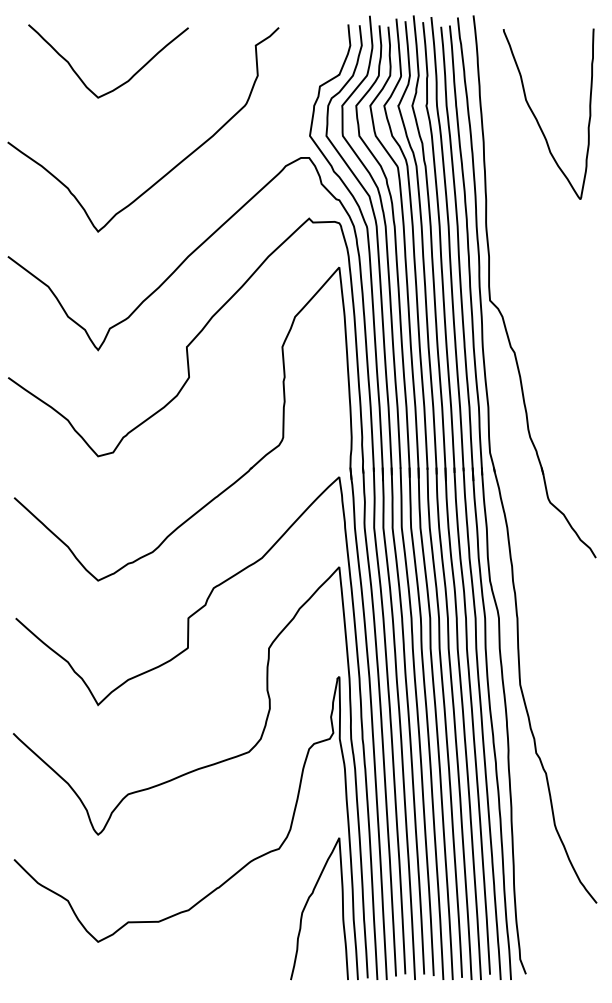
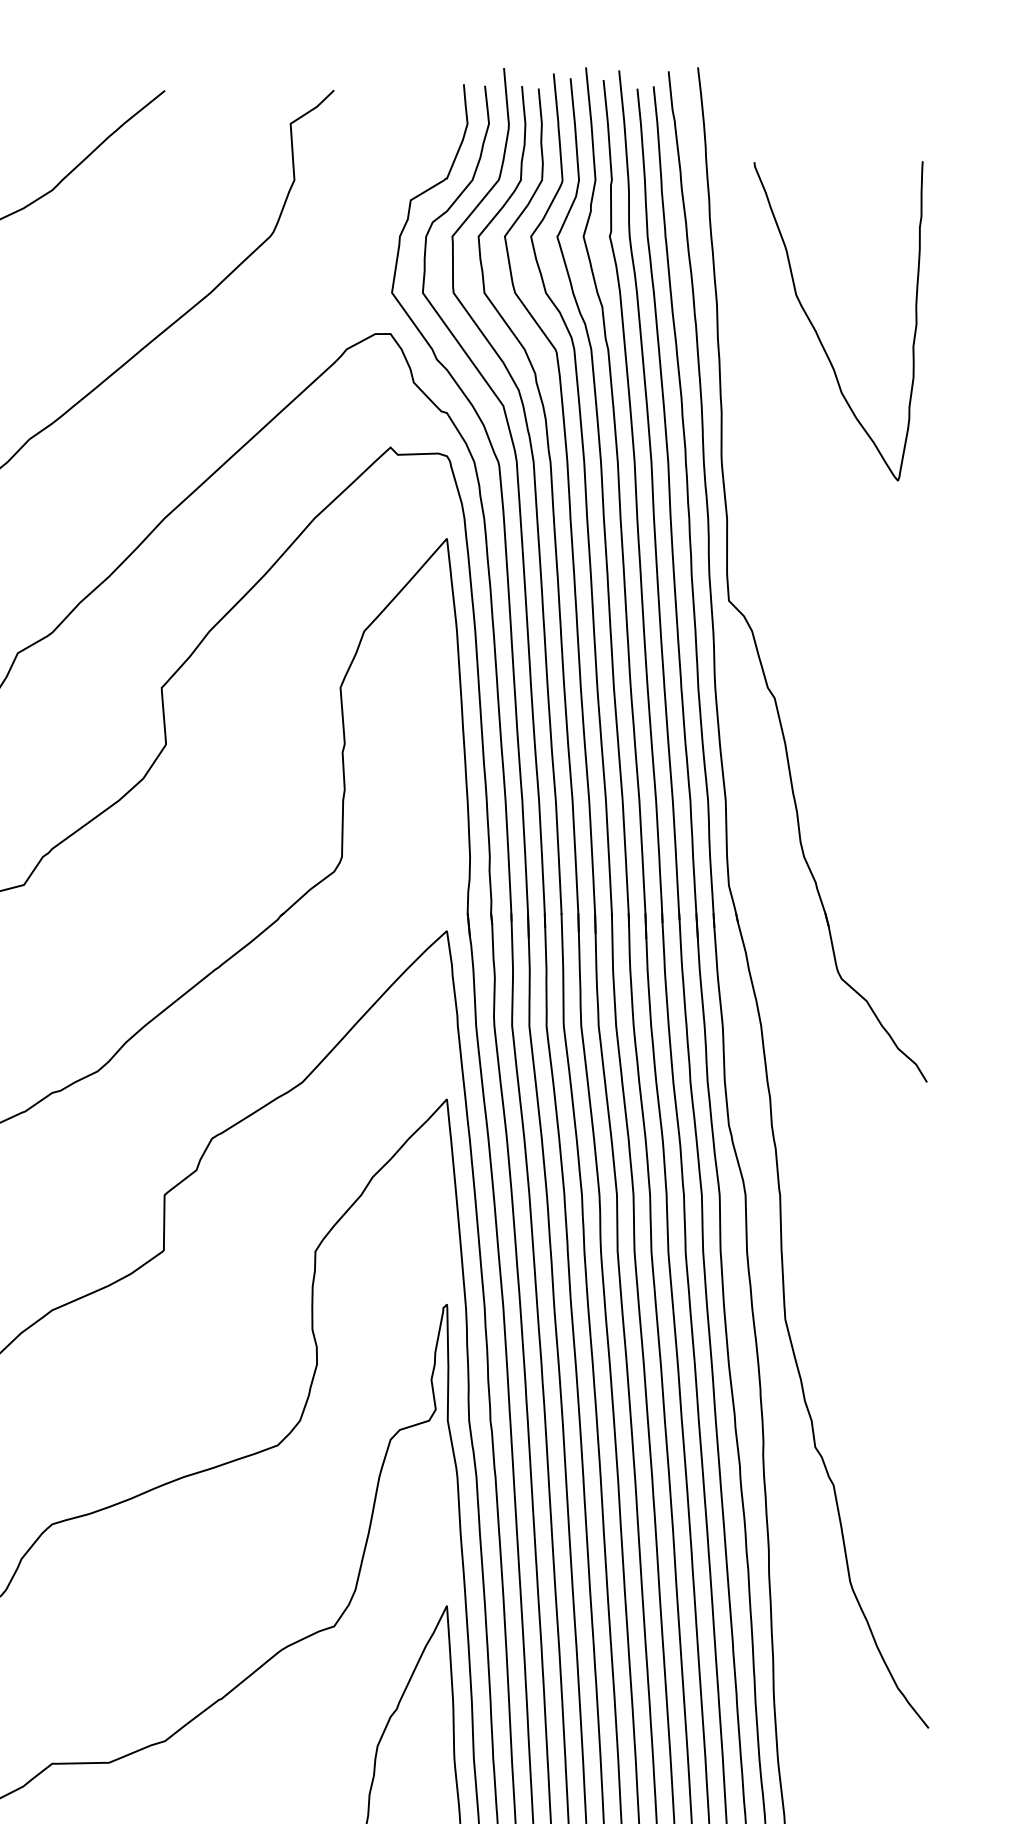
curve: (537, 119) -> (817, 331), moved

